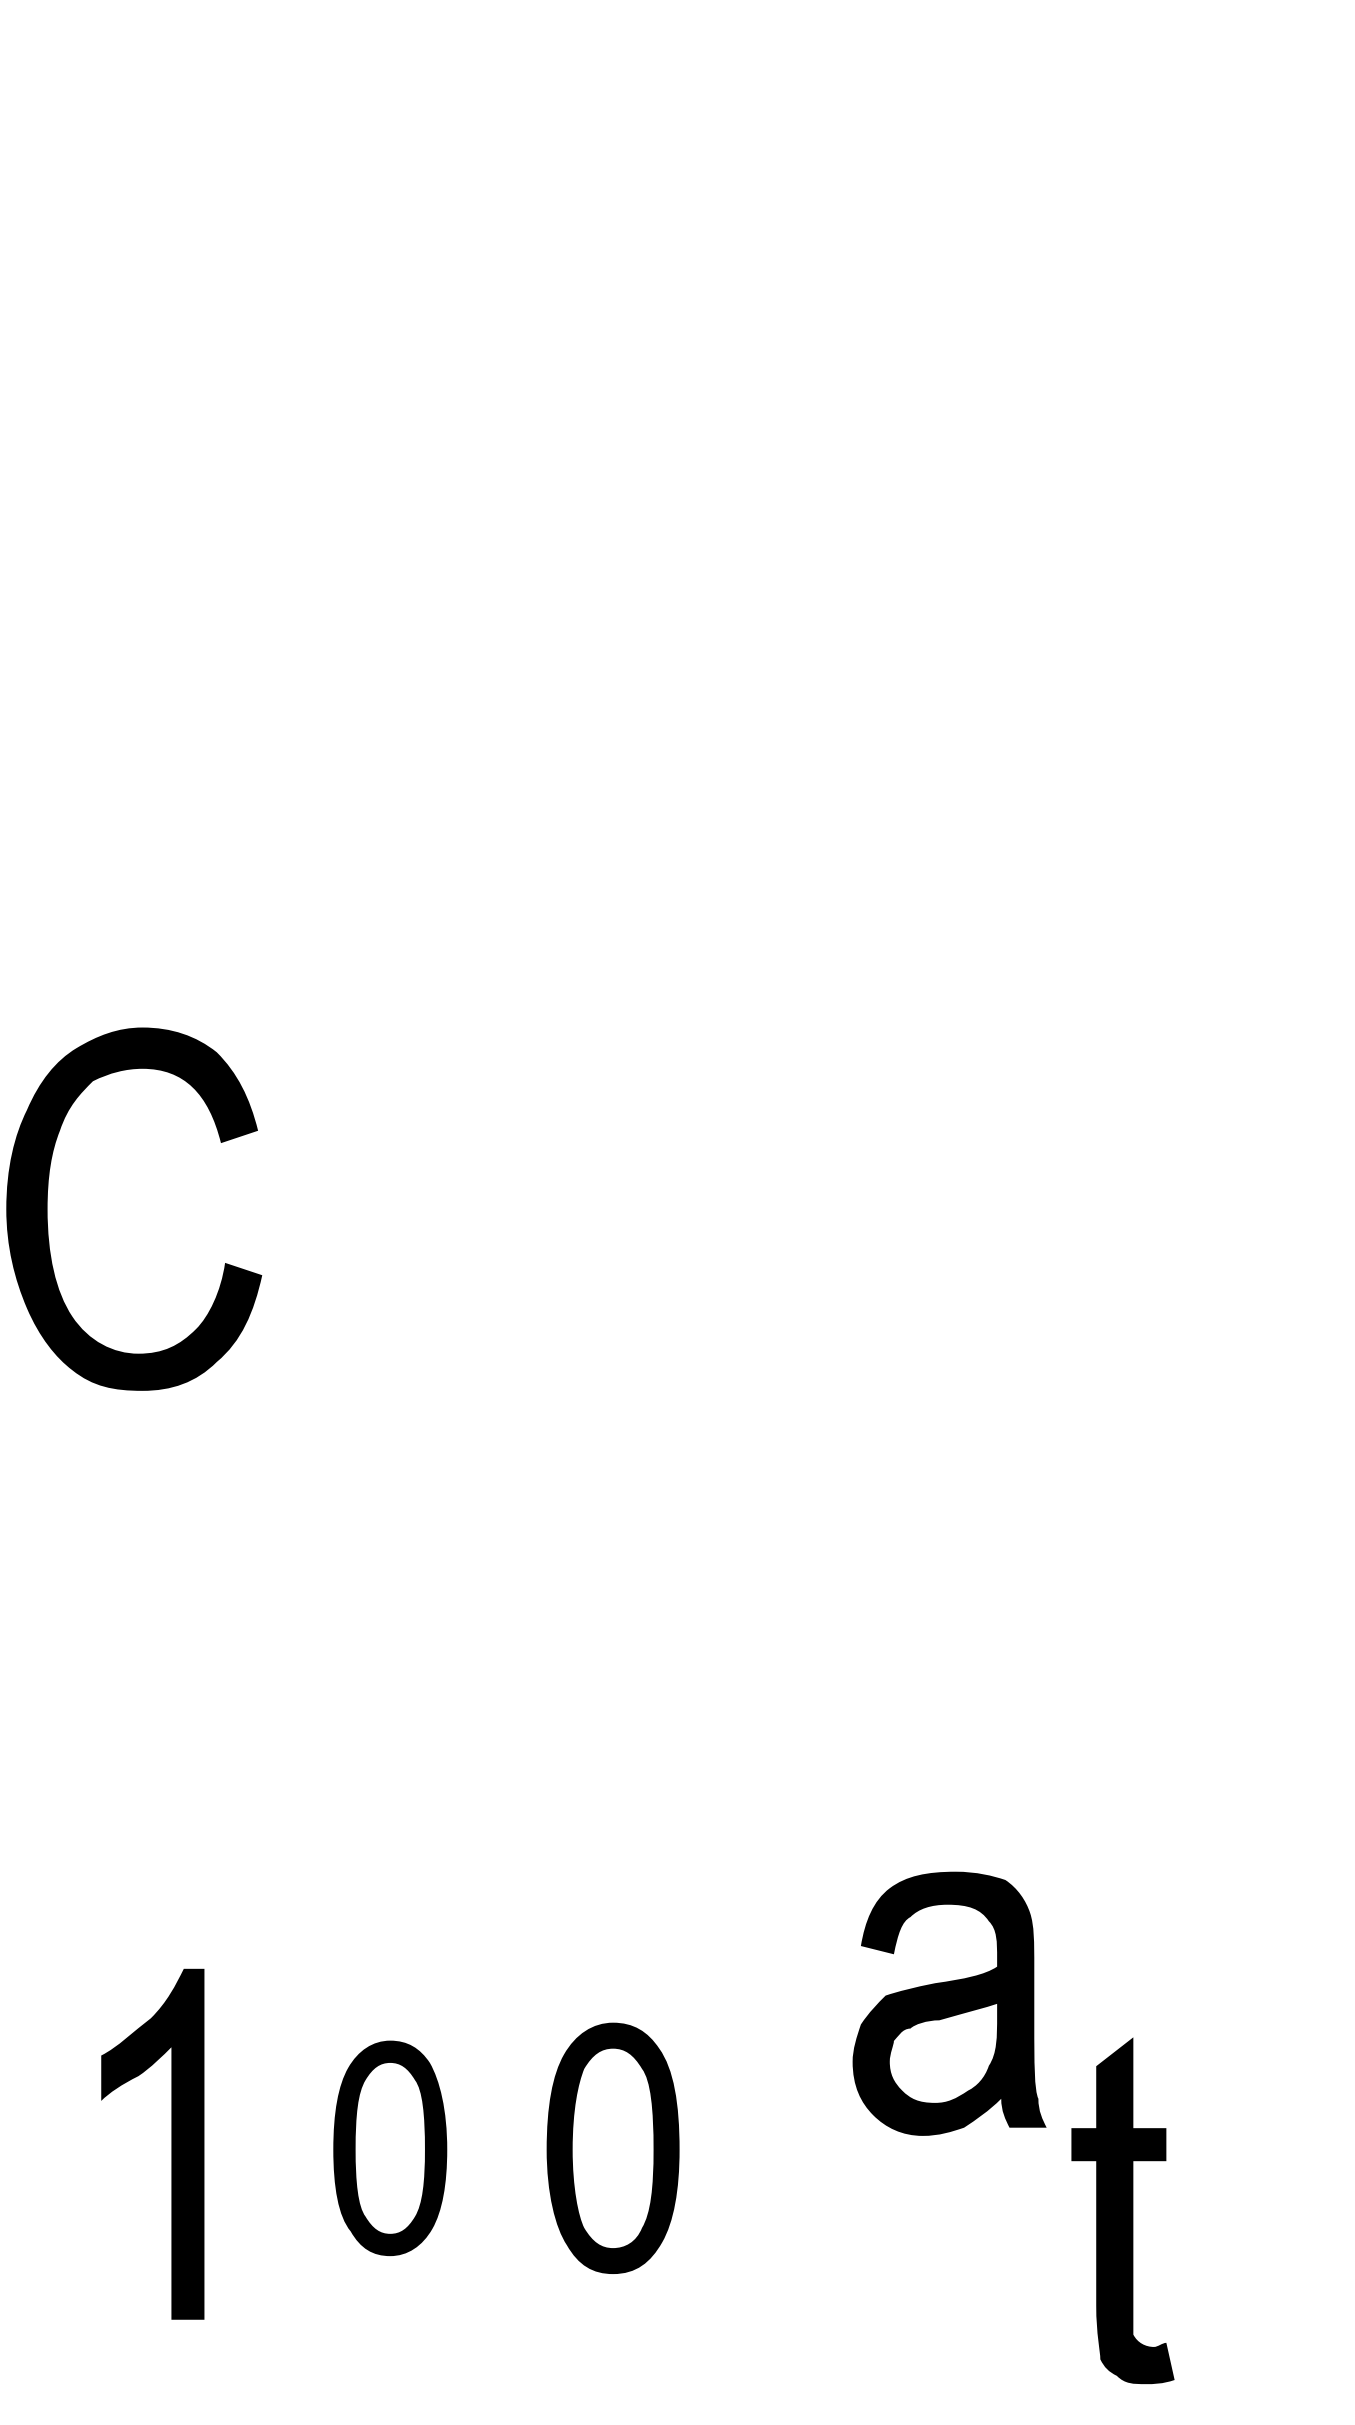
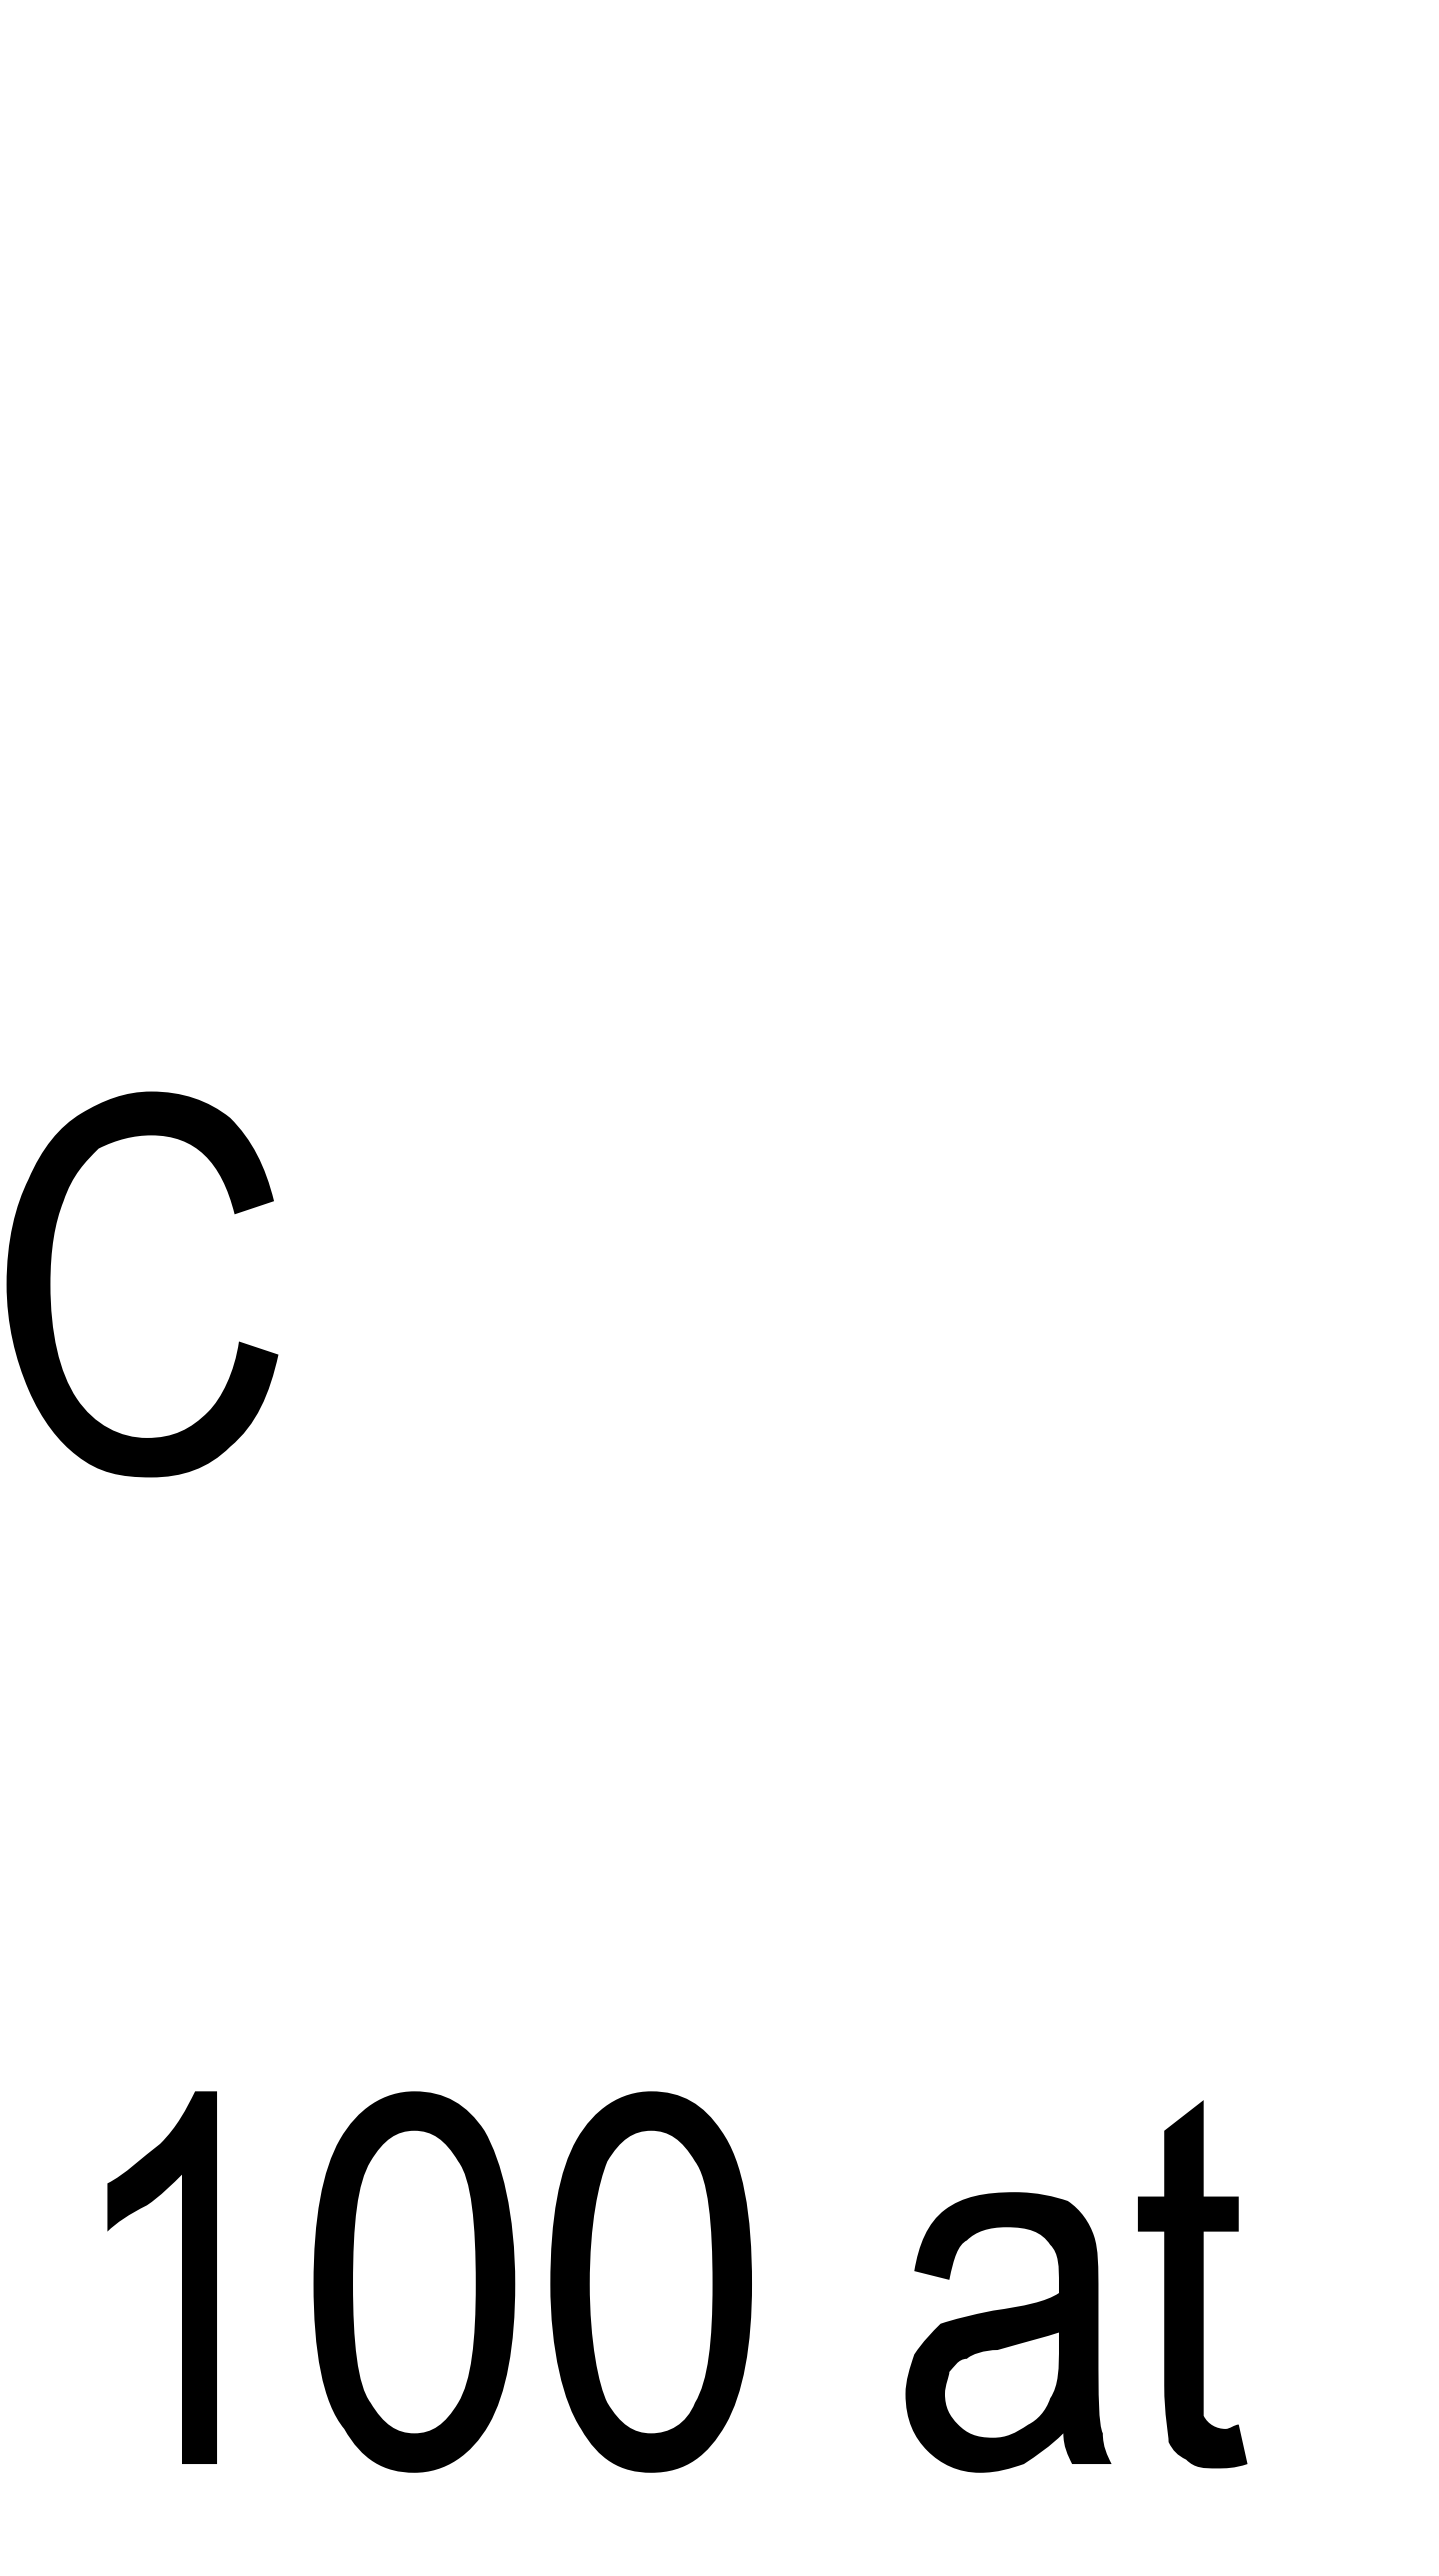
part: (949, 2003) -> (1008, 2332), moved
part: (390, 2147) -> (414, 2281), size x1.67
part: (612, 2147) -> (650, 2281), size x1.43
part: (1122, 2210) -> (1192, 2284), moved

